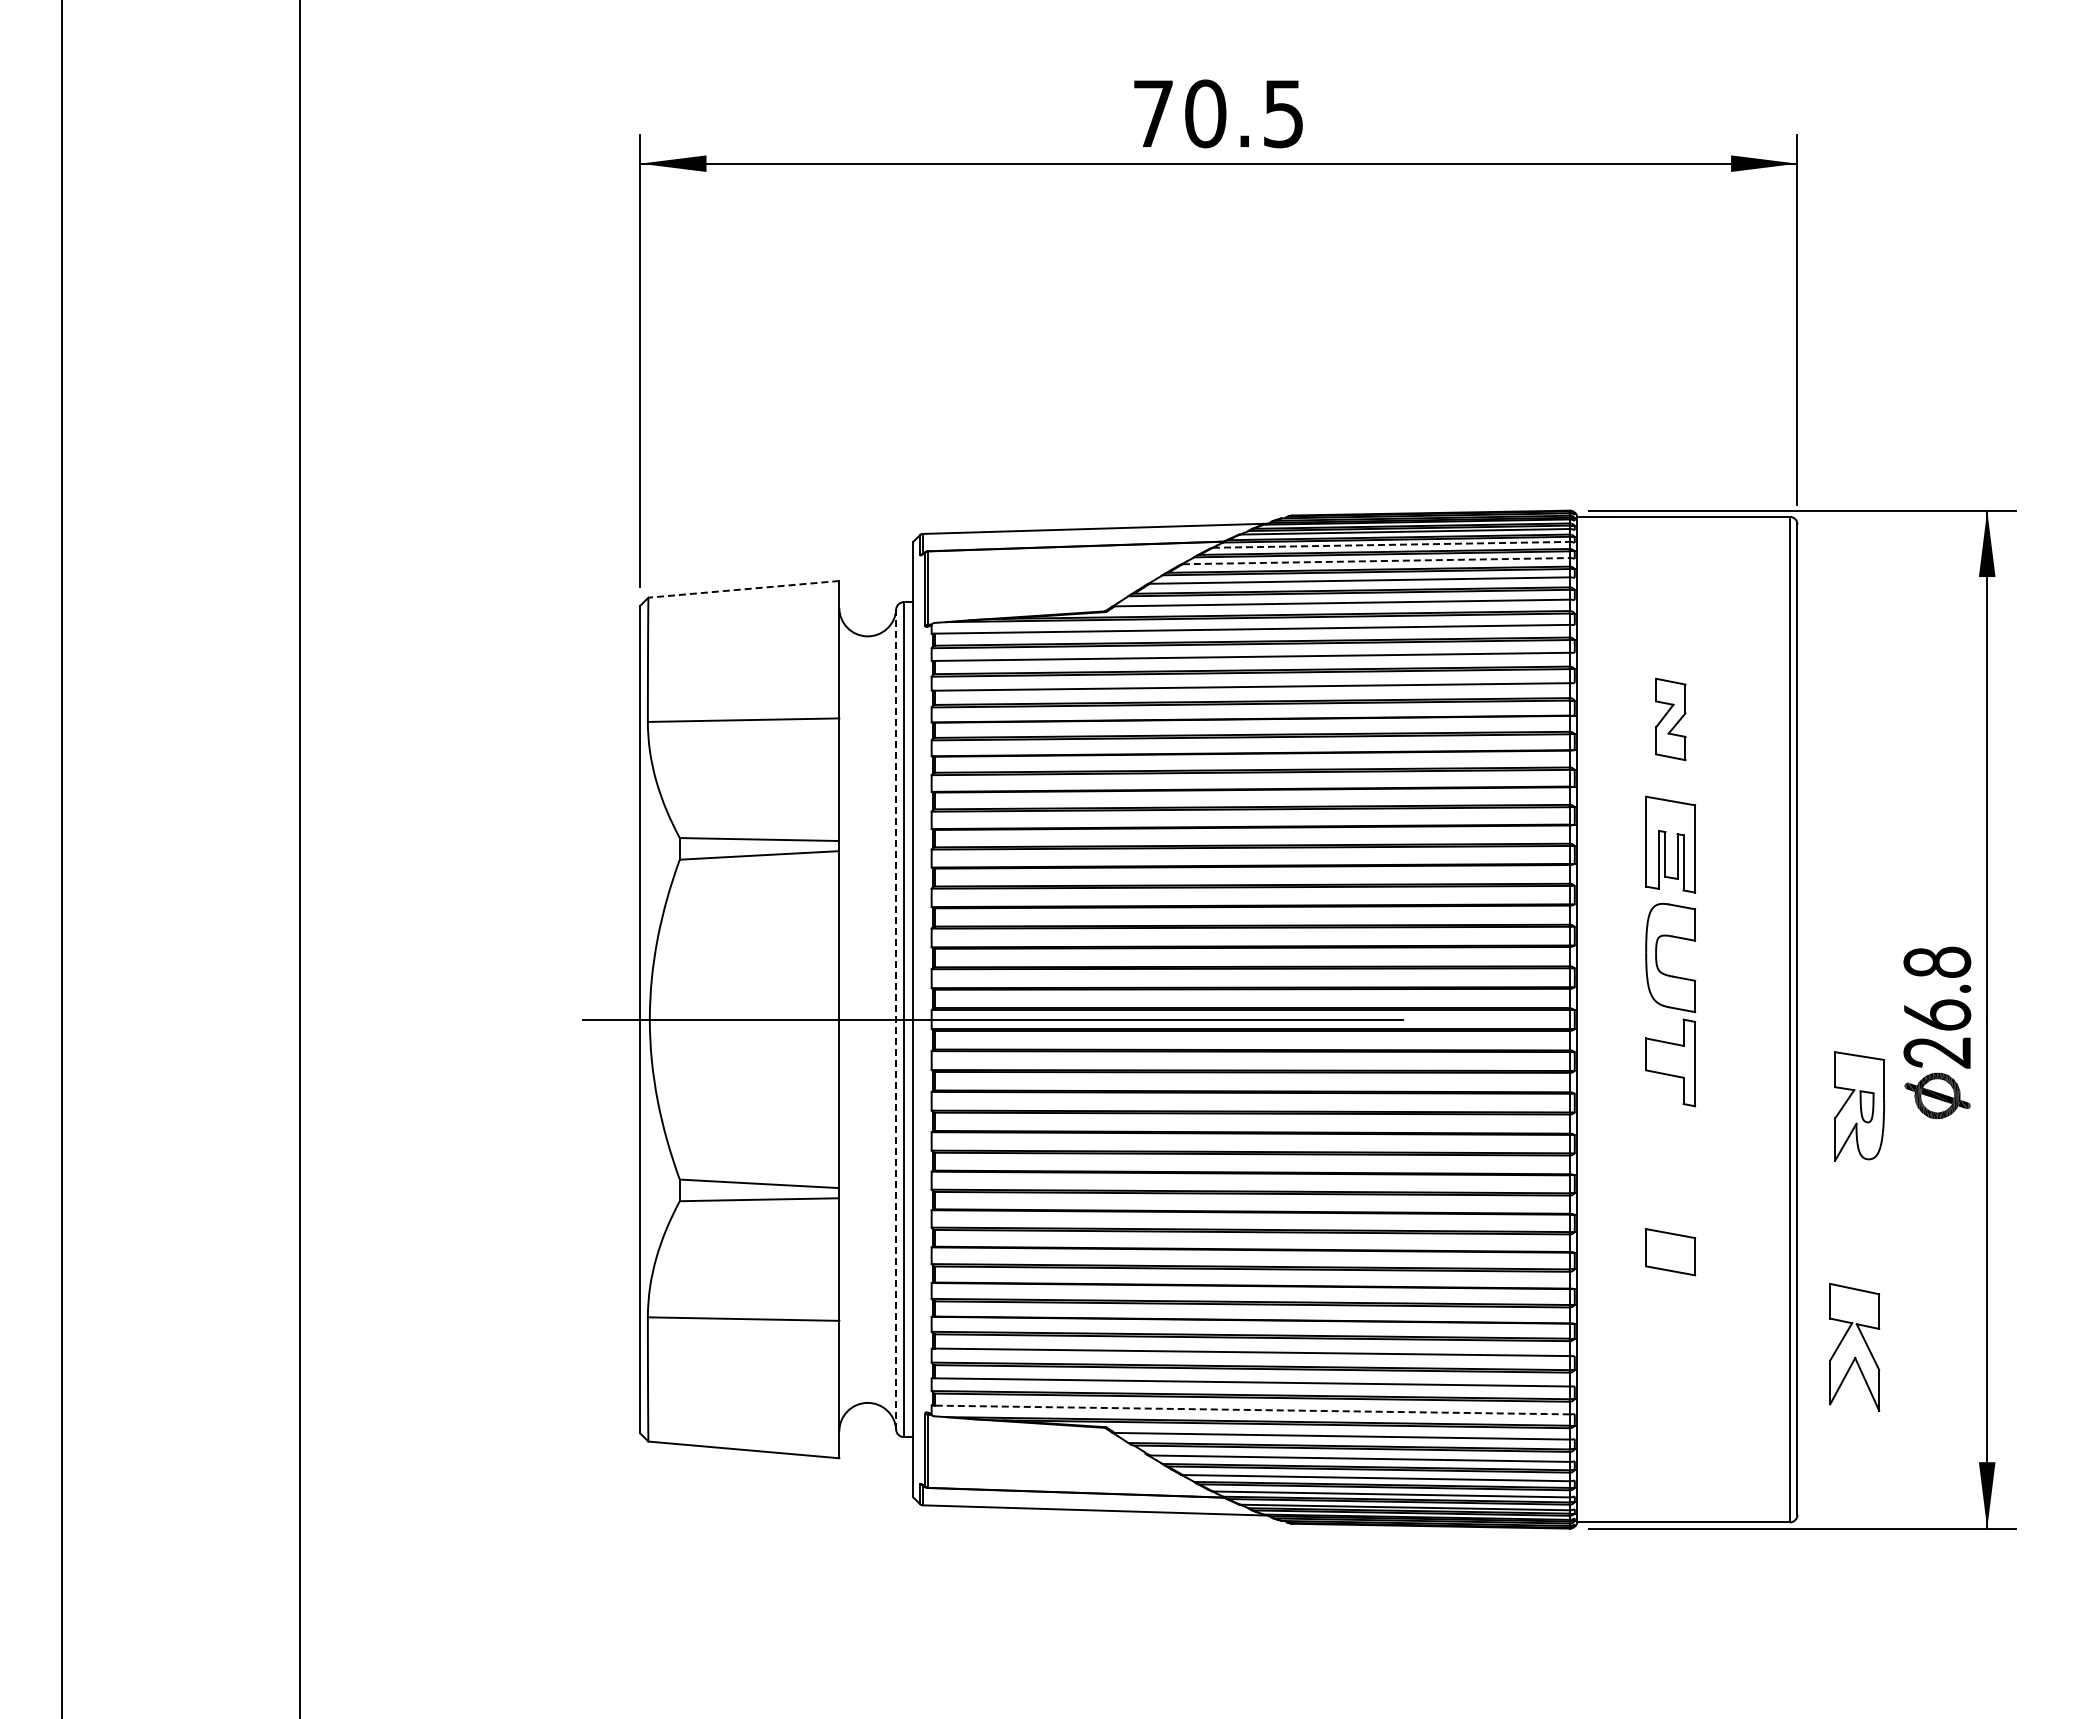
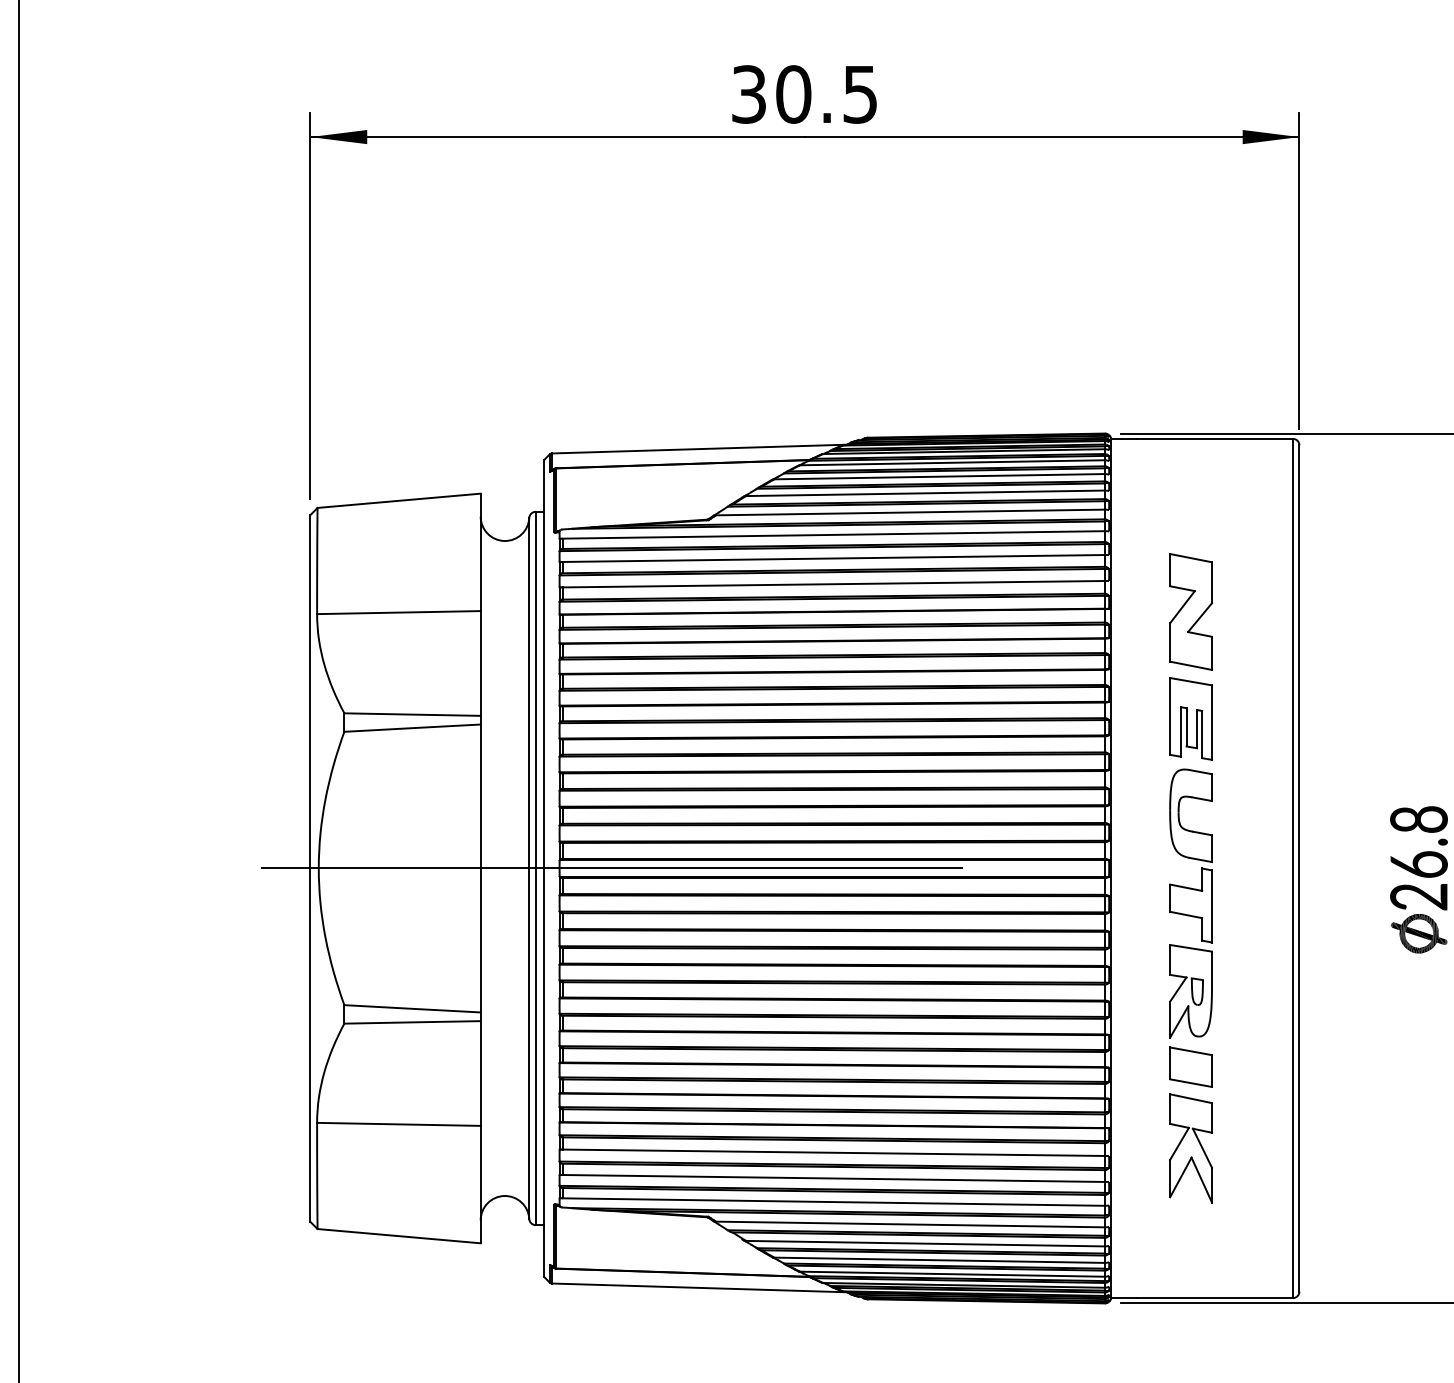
text: (1153, 113) -> (749, 94), 70.5 -> 30.5
line: (1391, 544) -> (952, 462), dashed -> solid
line: (1376, 561) -> (939, 477), dashed -> solid
line: (743, 589) -> (398, 500), dashed -> solid
part: (1670, 719) -> (1190, 612), size x1.67
line: (896, 1019) -> (529, 868), dashed -> solid
part: (1859, 1106) -> (1190, 991), moved
part: (1854, 1347) -> (1190, 1148), moved
line: (1251, 1410) -> (832, 1202), dashed -> solid

